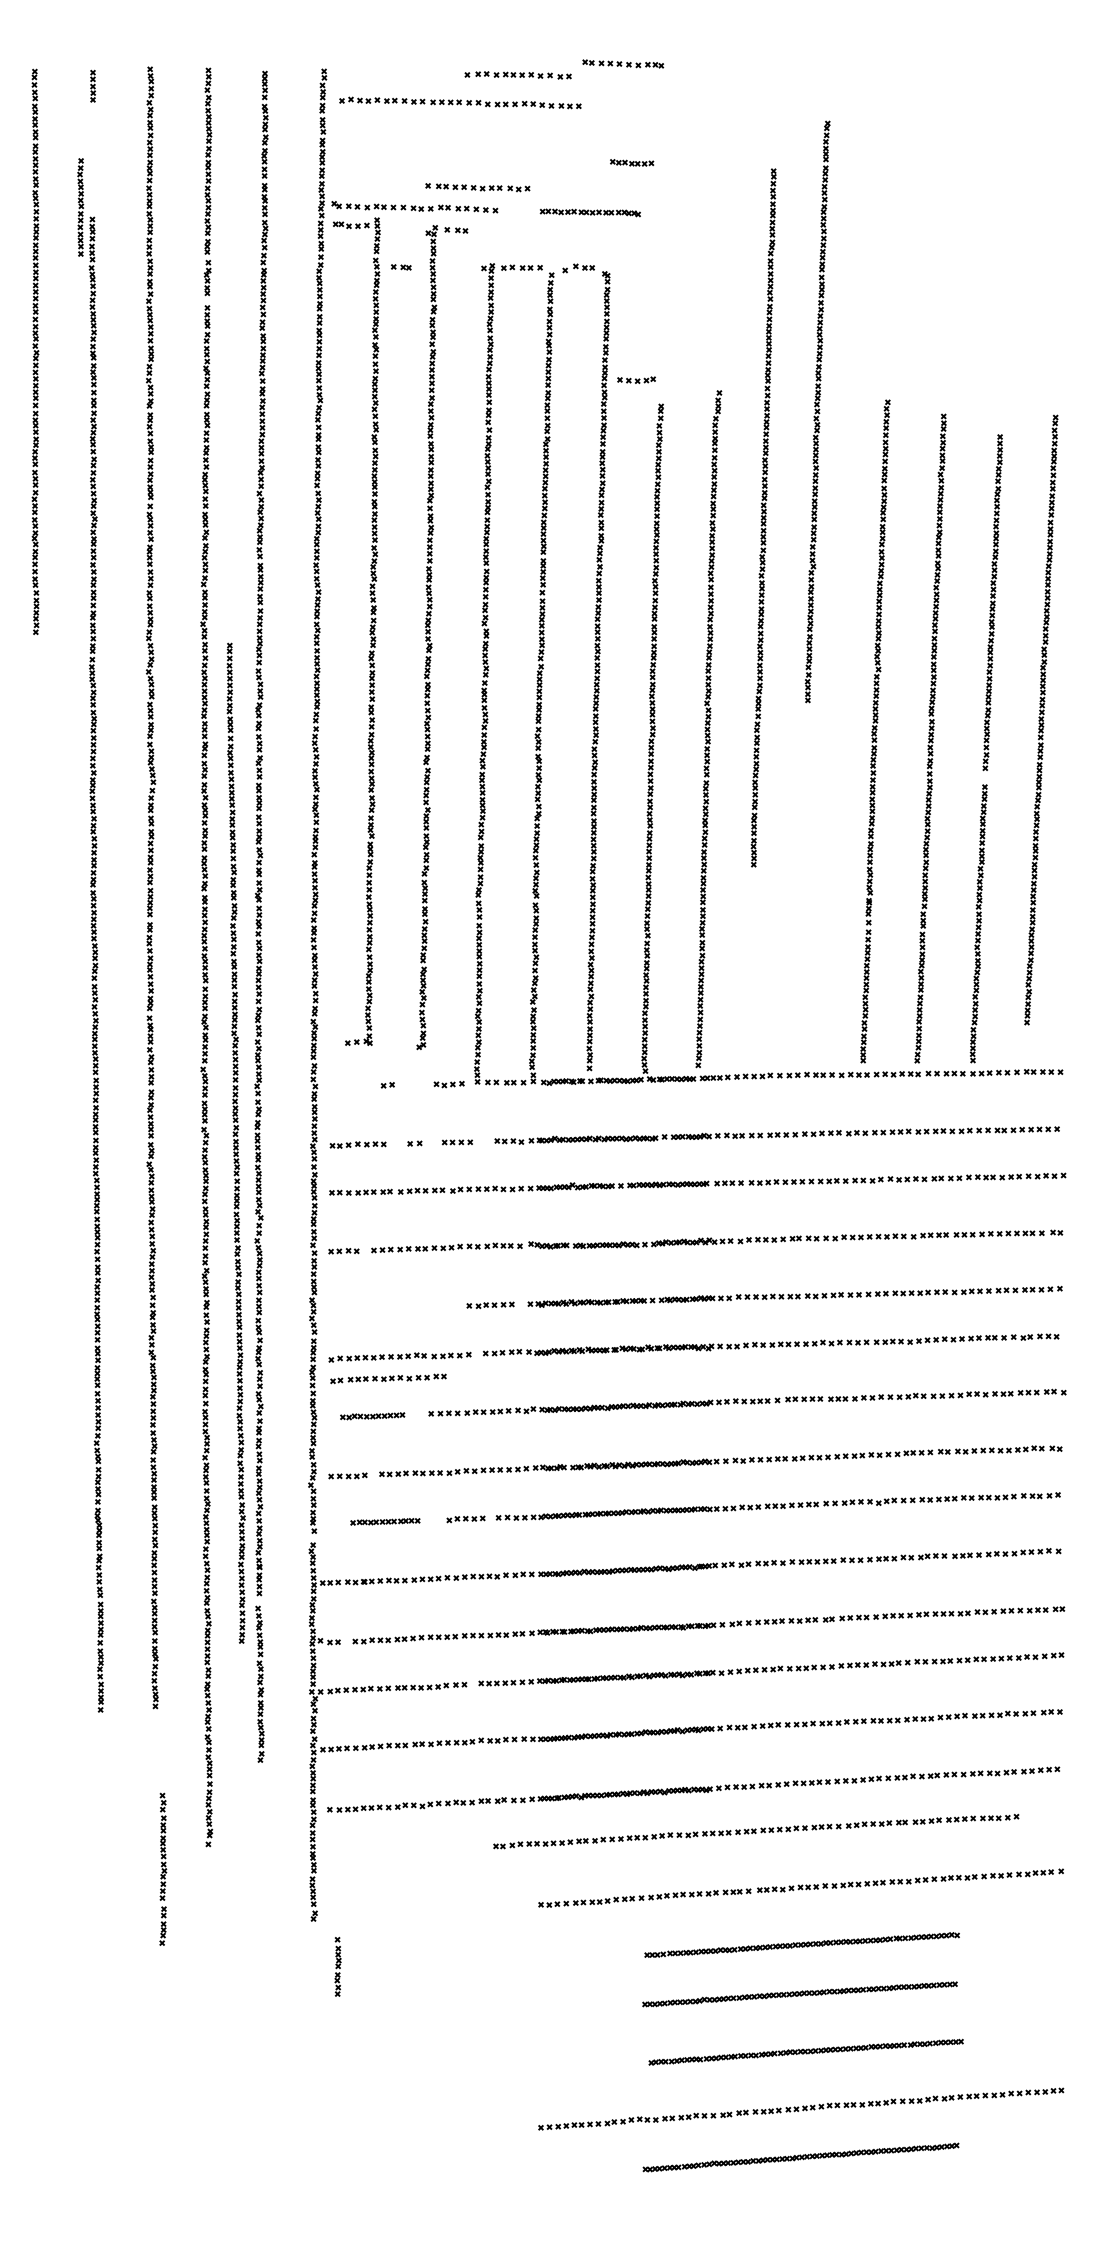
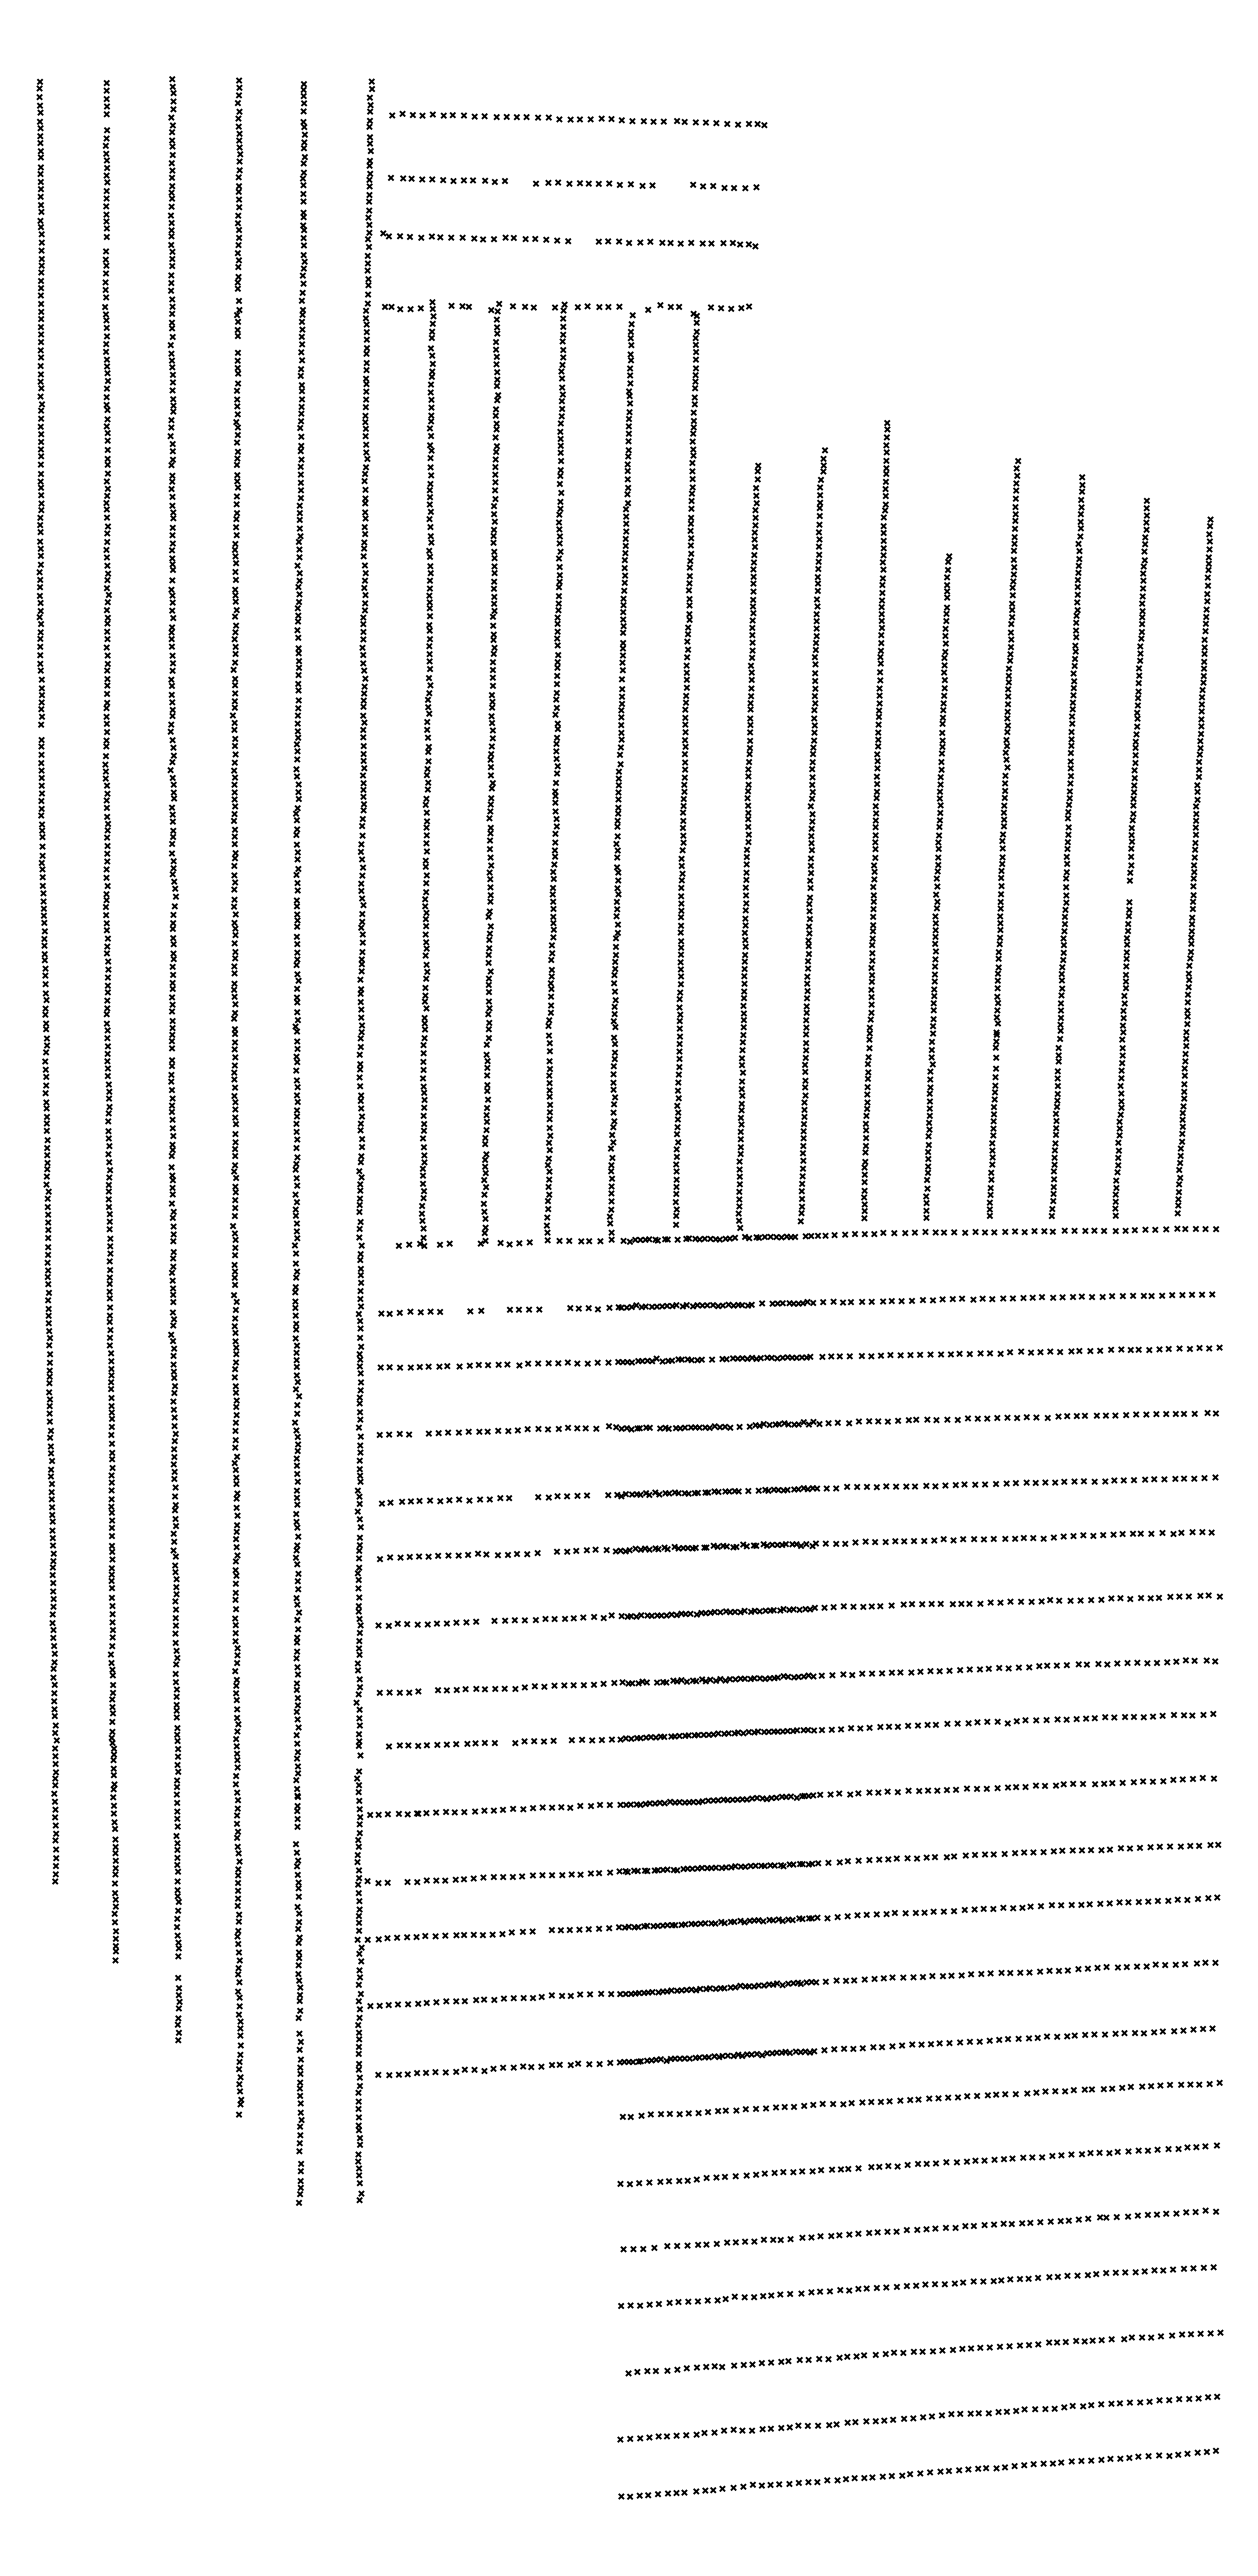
part: (623, 64) -> (720, 123), moved
part: (518, 74) -> (594, 183), moved
part: (631, 162) -> (724, 186), size x1.43
part: (477, 187) -> (447, 179), moved
part: (80, 207) -> (106, 183), moved
part: (589, 212) -> (676, 243), size x1.43
part: (637, 380) -> (730, 307), moved
part: (817, 411) -> (937, 886), moved
part: (763, 517) -> (875, 820), moved
part: (369, 631) -> (423, 773), moved
part: (430, 637) -> (493, 773), moved
part: (1040, 720) -> (1193, 866), moved
part: (235, 1143) -> (48, 1310), moved
part: (388, 1378) -> (445, 1500), moved
part: (372, 1416) -> (427, 1623), size x1.43
part: (384, 1521) -> (441, 1744), size x1.43
part: (755, 1831) -> (920, 2099), moved
part: (163, 1868) -> (300, 2117), moved
part: (801, 1944) -> (919, 2229), size x1.67
part: (337, 1966) -> (178, 2008), moved
part: (800, 1994) -> (917, 2286), size x1.67
part: (806, 2051) -> (924, 2352), size x1.67
part: (800, 2157) -> (918, 2473), size x1.67

